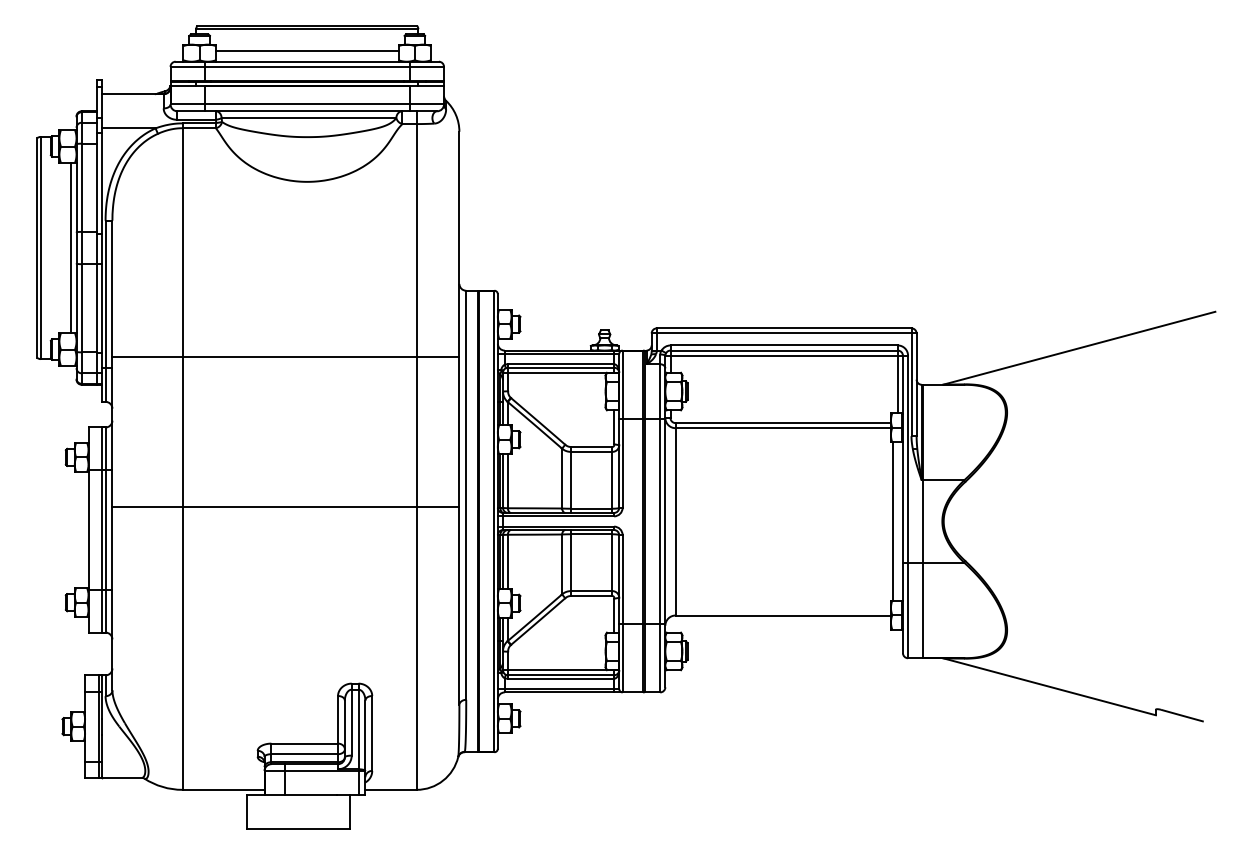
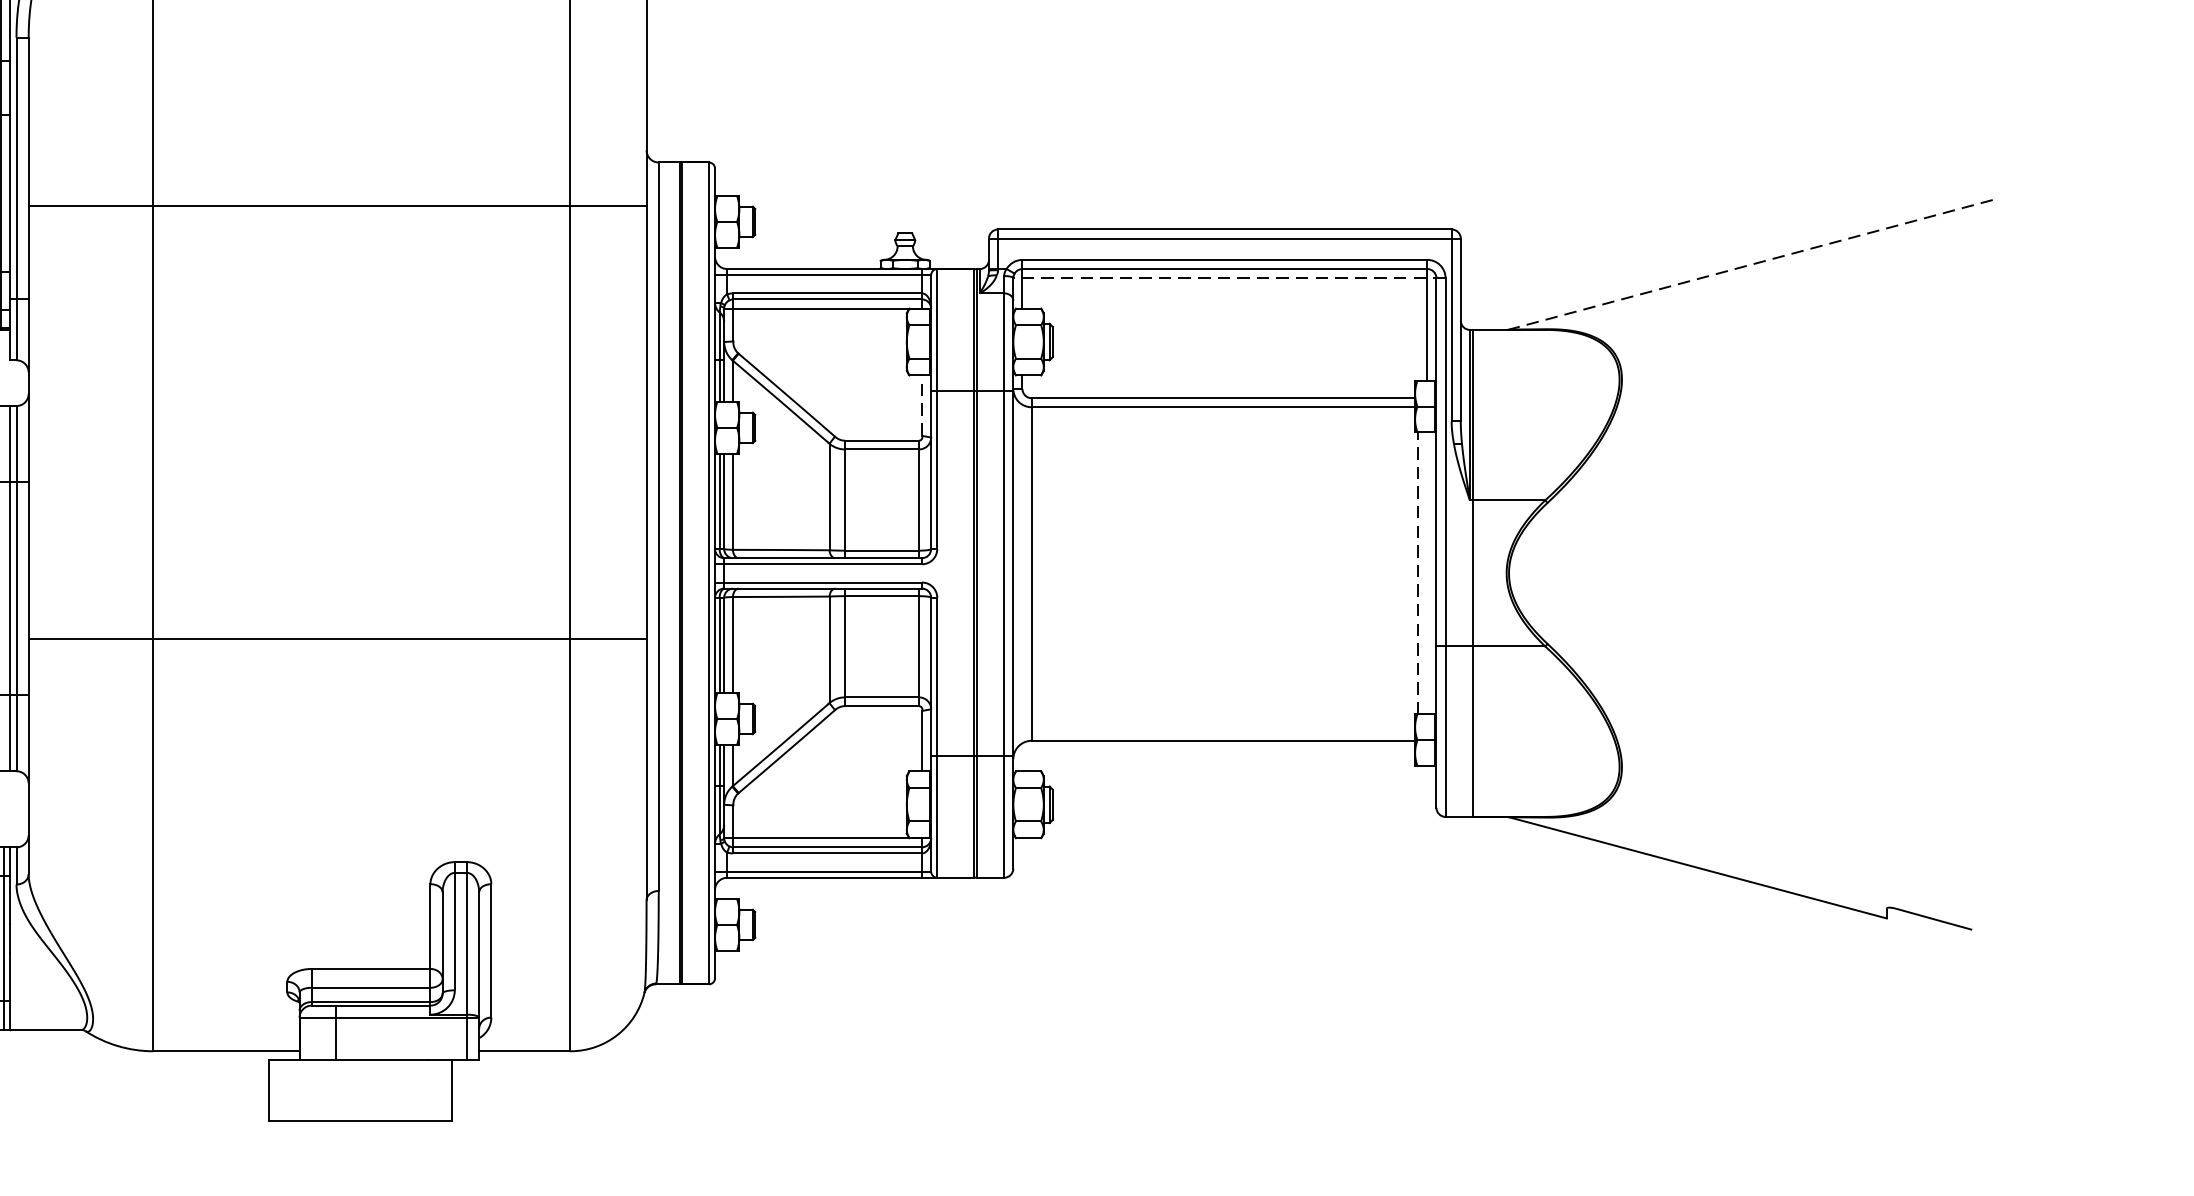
line: (1079, 348) -> (1750, 265), solid -> dashed
line: (786, 355) -> (1229, 277), solid -> dashed
line: (285, 357) -> (336, 206), moved
line: (614, 427) -> (922, 406), solid -> dashed
line: (285, 506) -> (336, 639), moved
line: (892, 521) -> (1417, 573), solid -> dashed

